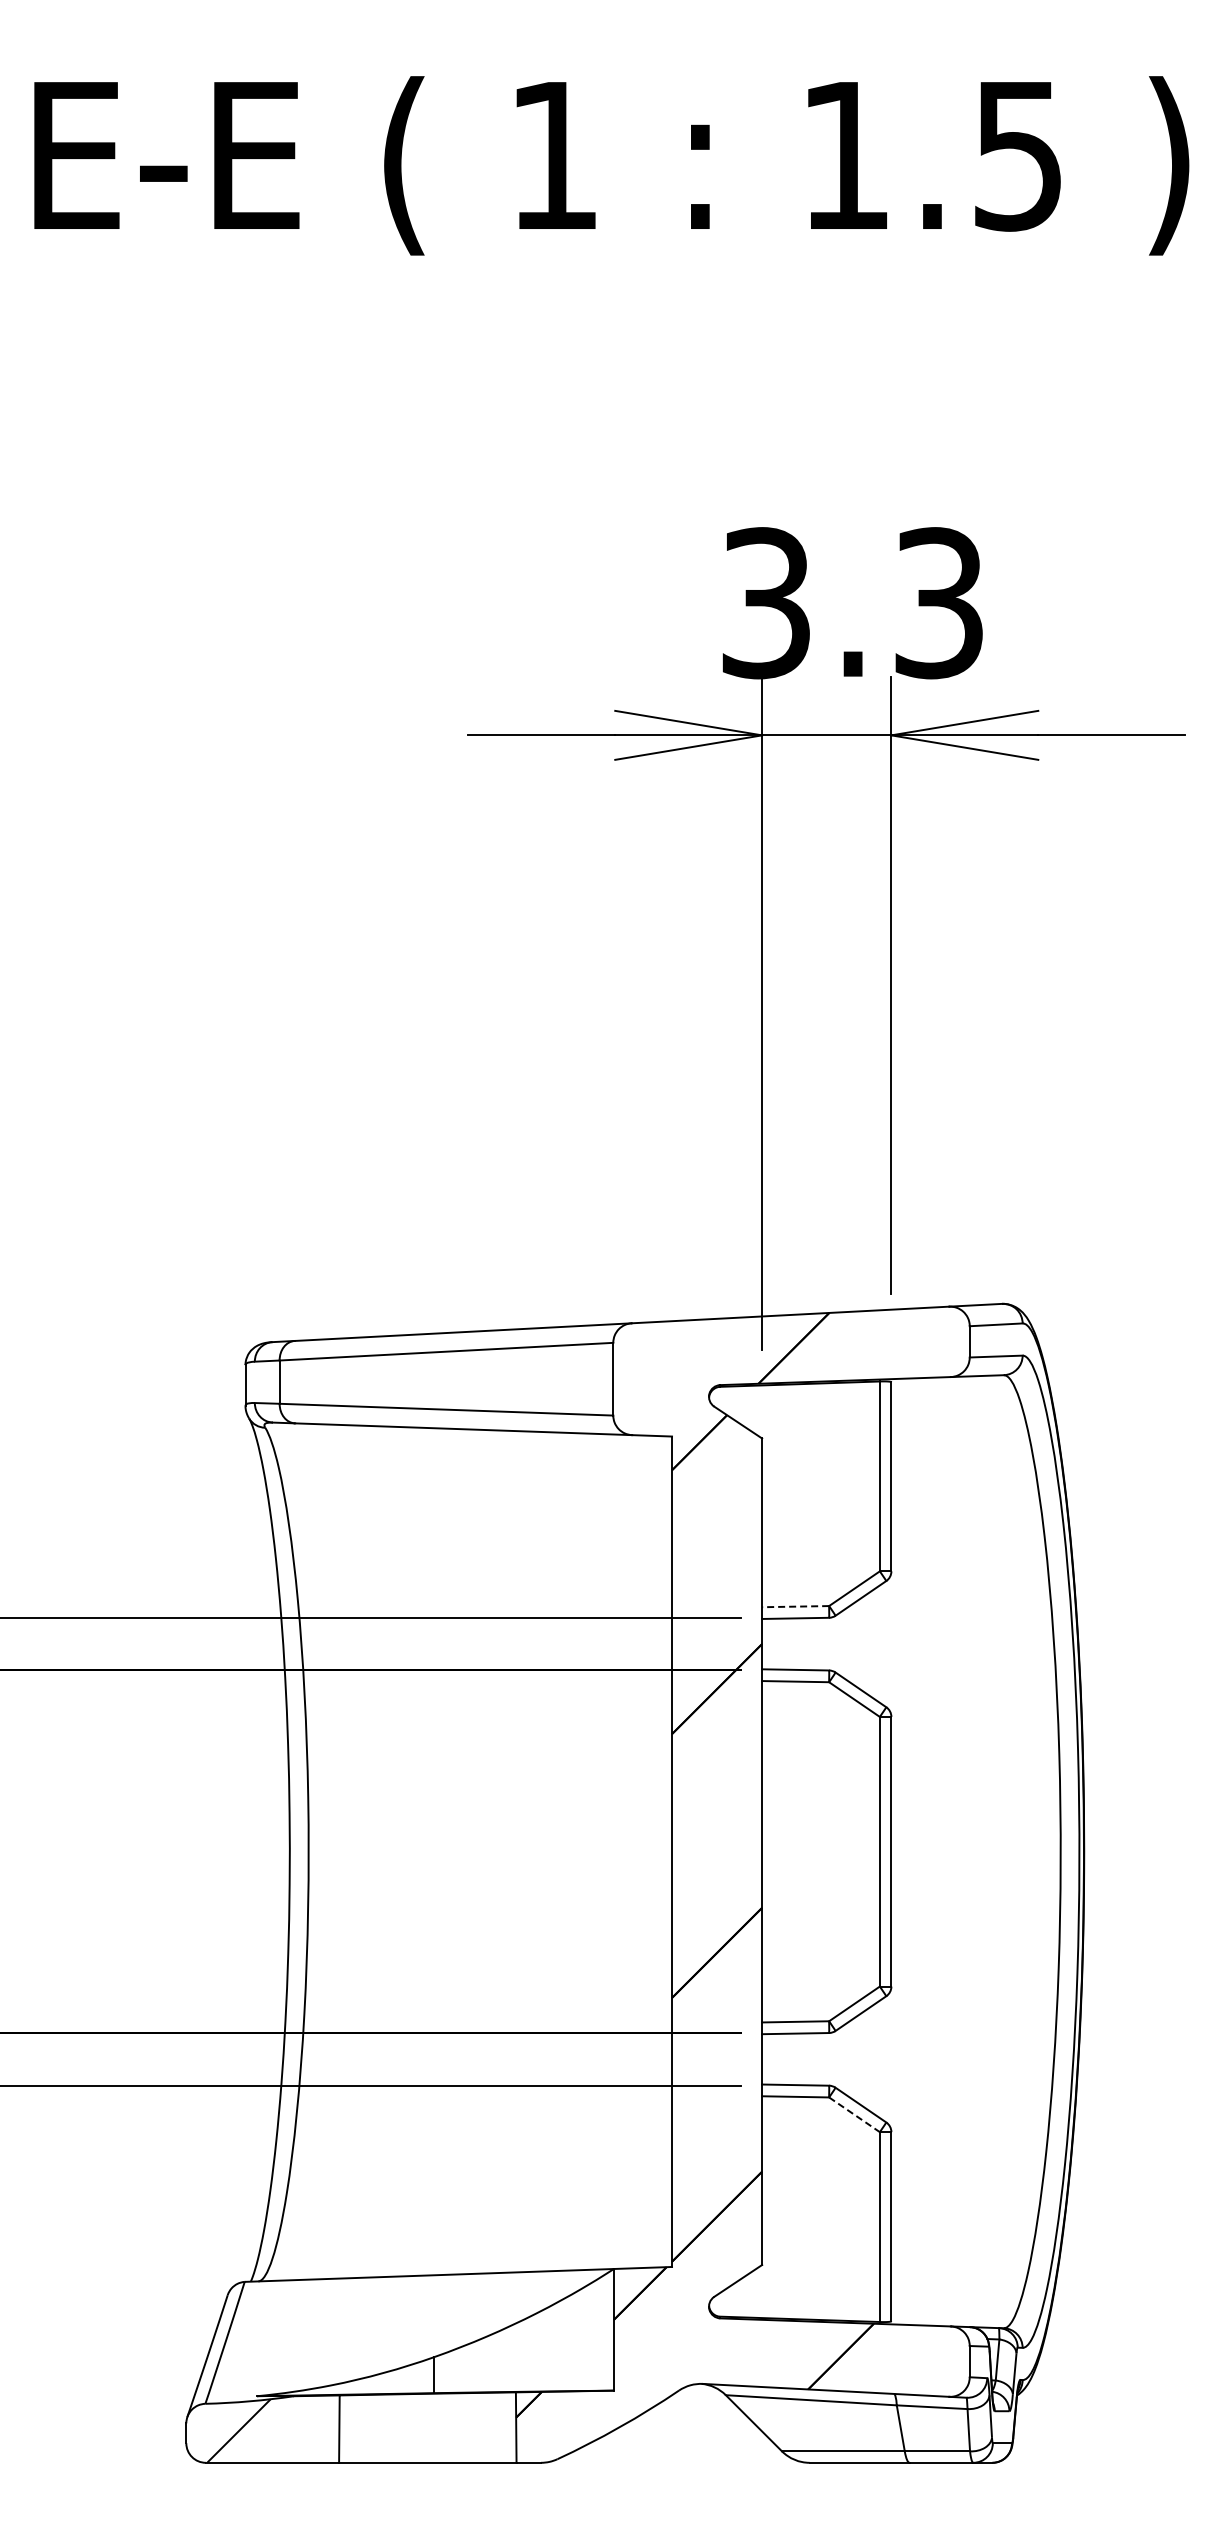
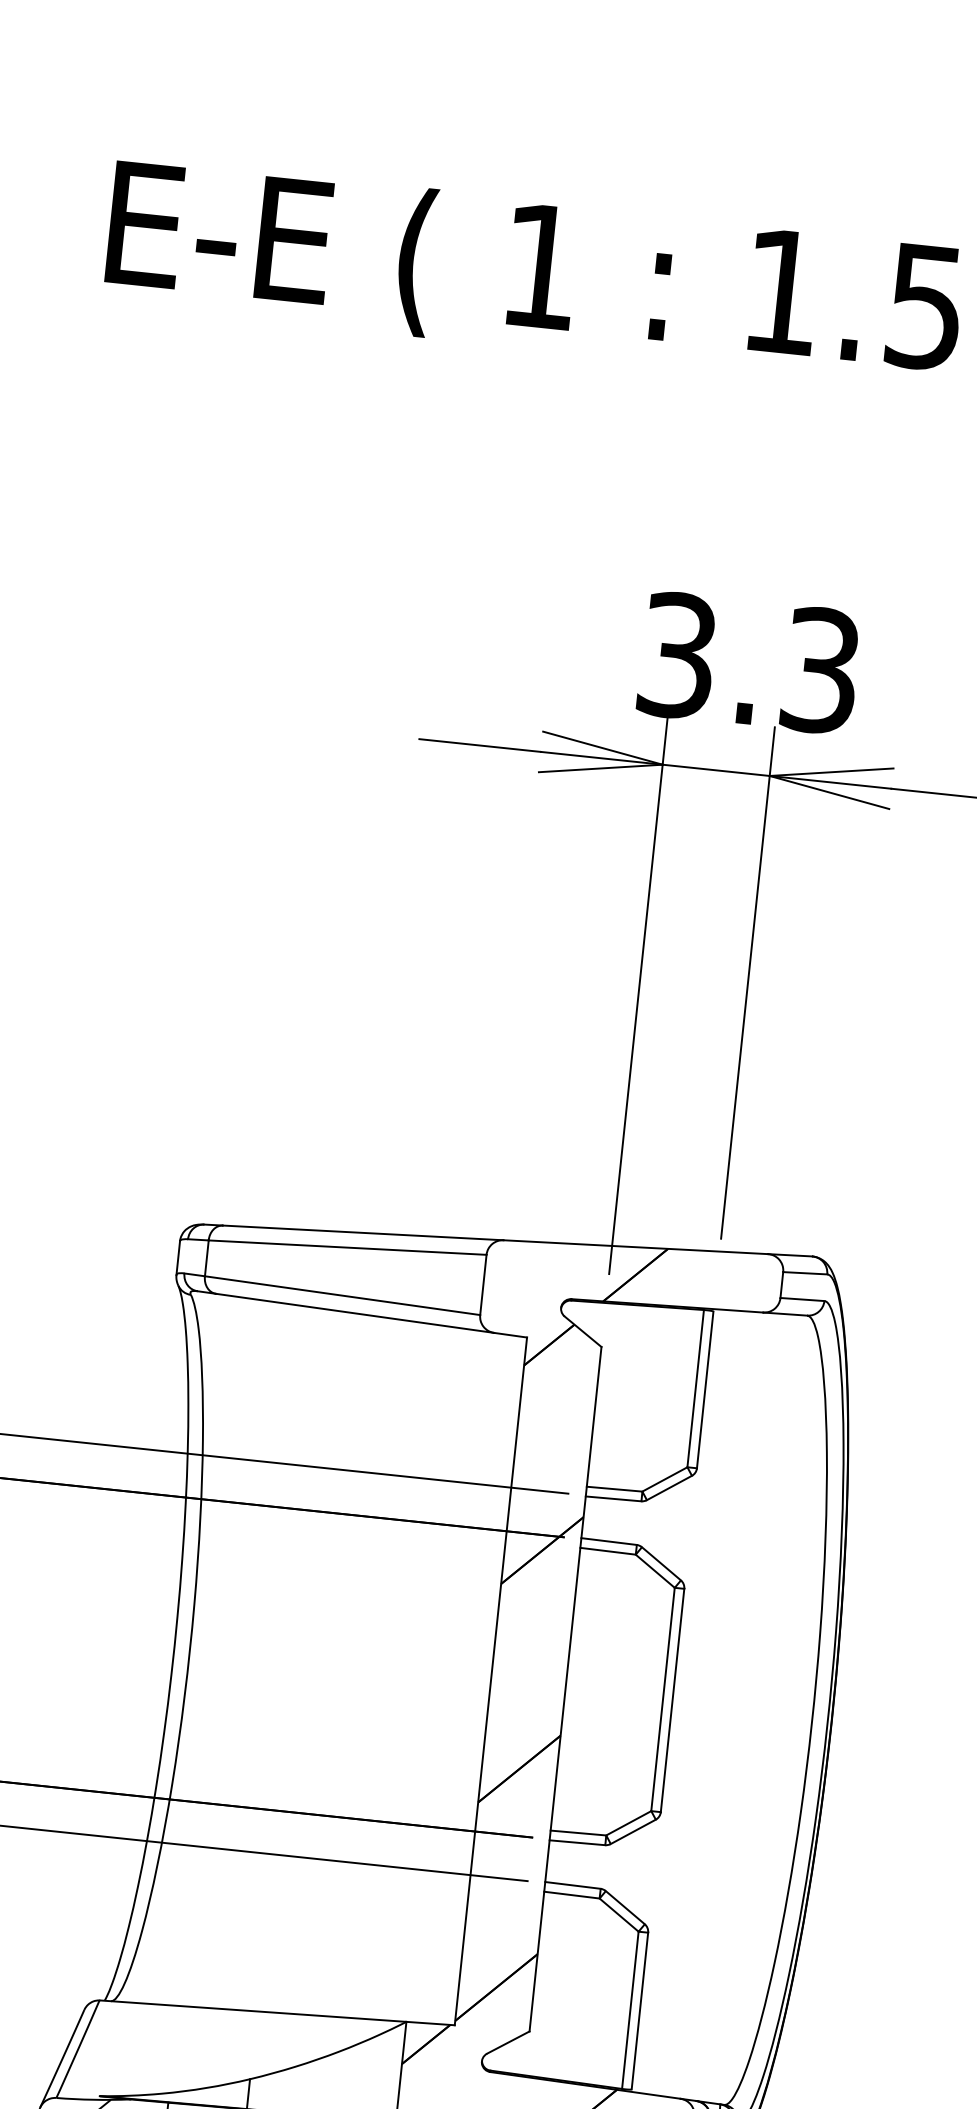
line: (795, 1606) -> (614, 1489), dashed -> solid
line: (854, 2114) -> (619, 1914), dashed -> solid

